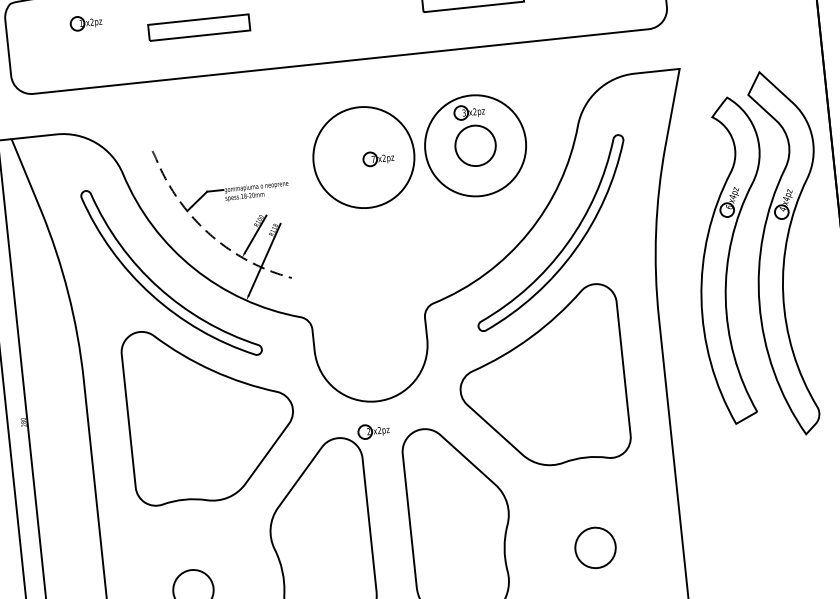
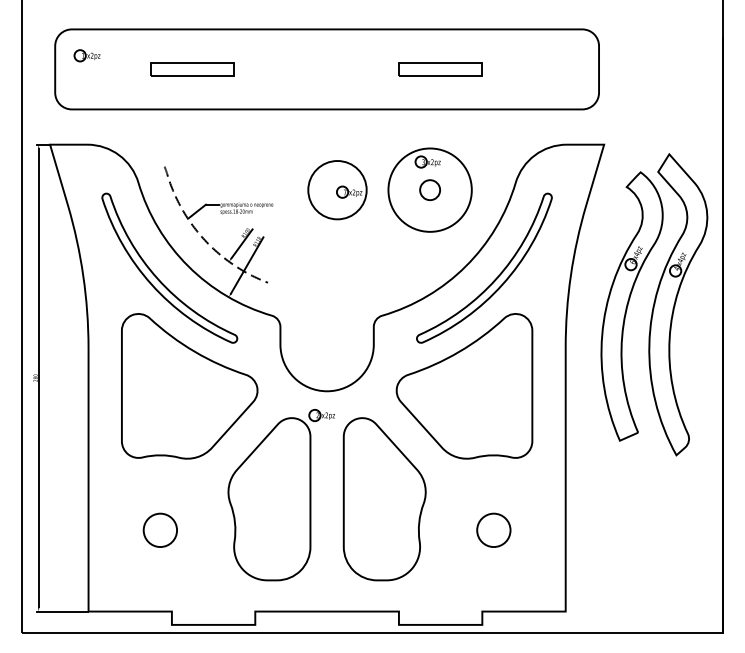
part: (85, 22) -> (86, 55), moved
part: (199, 27) -> (192, 69), moved
circle: (474, 145) -> (429, 189), size x0.6
circle: (363, 156) -> (337, 189), size x0.7

